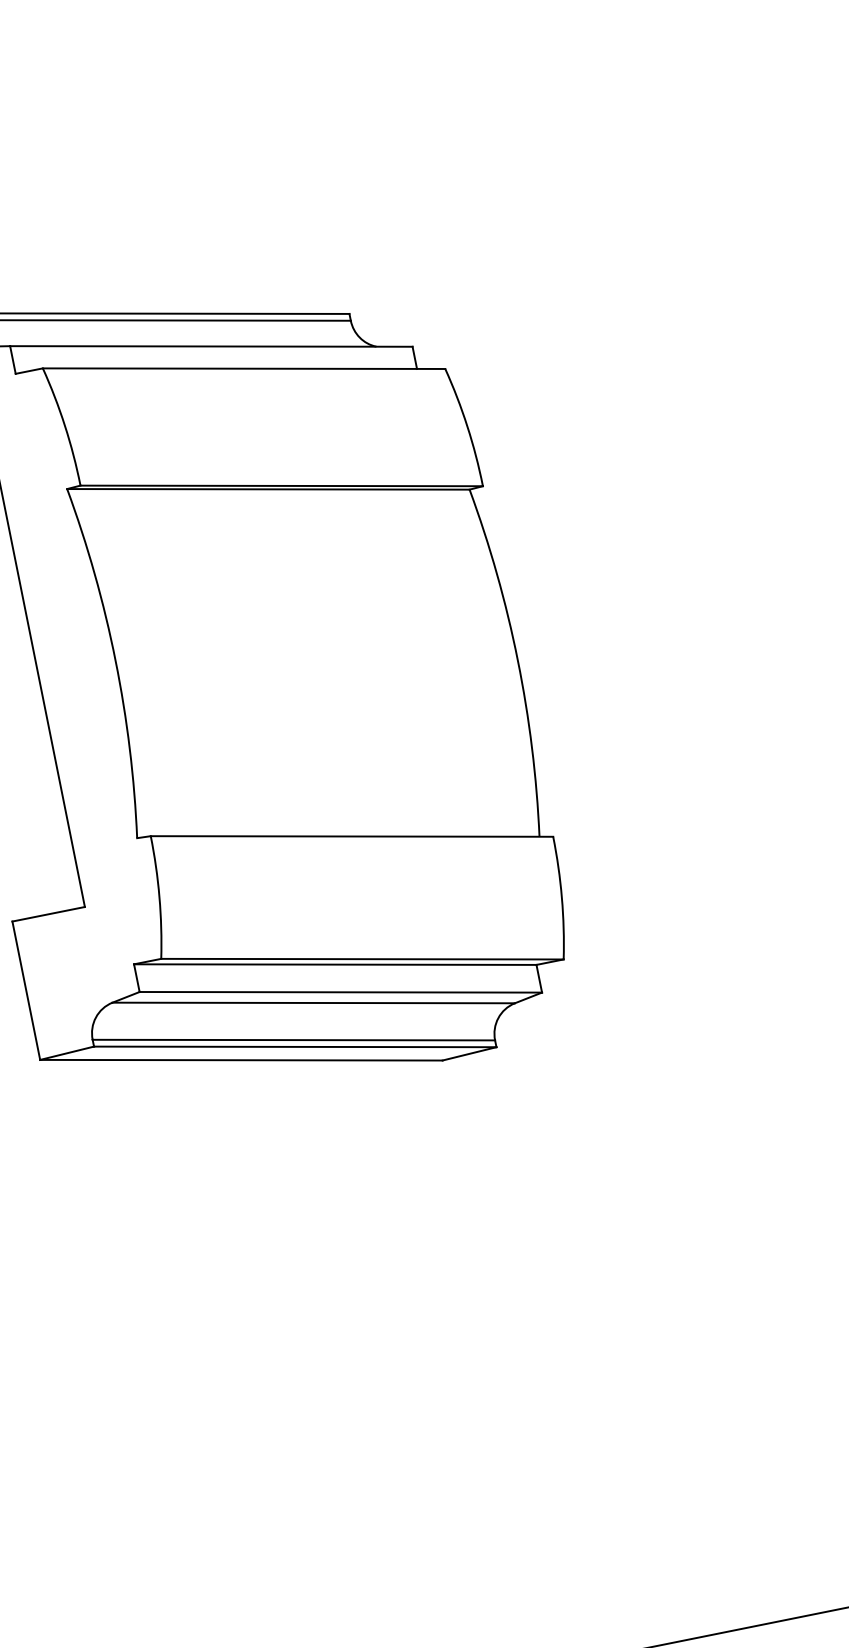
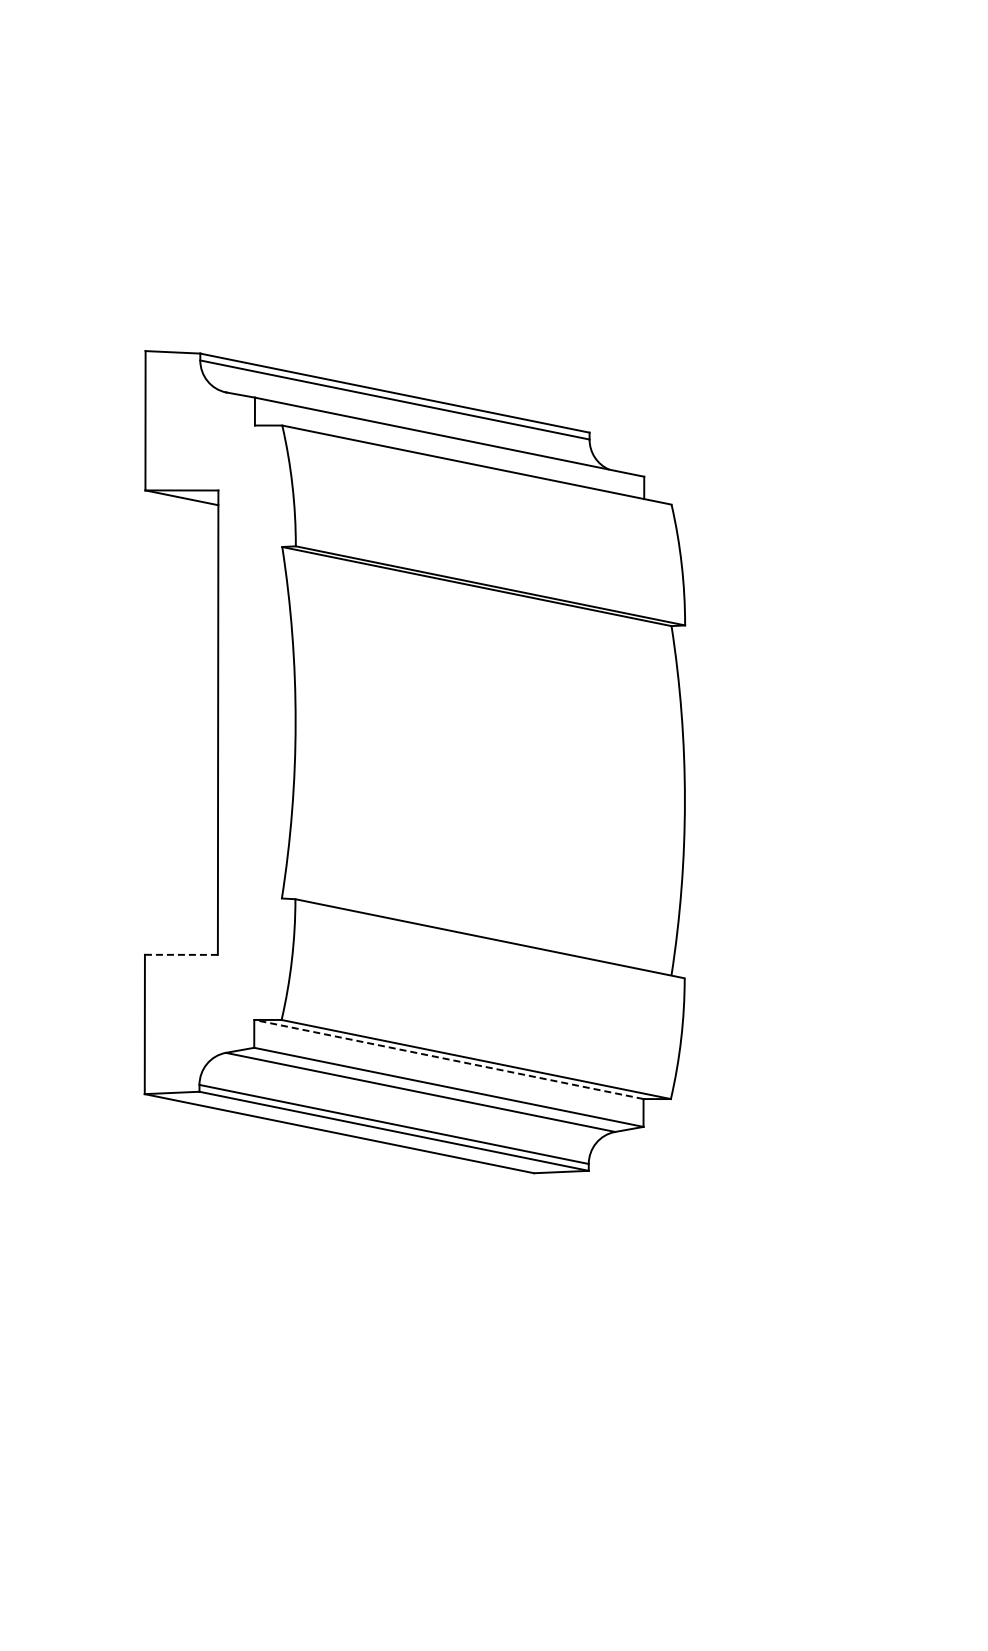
line: (48, 913) -> (181, 954), solid -> dashed
line: (334, 964) -> (448, 1059), solid -> dashed

